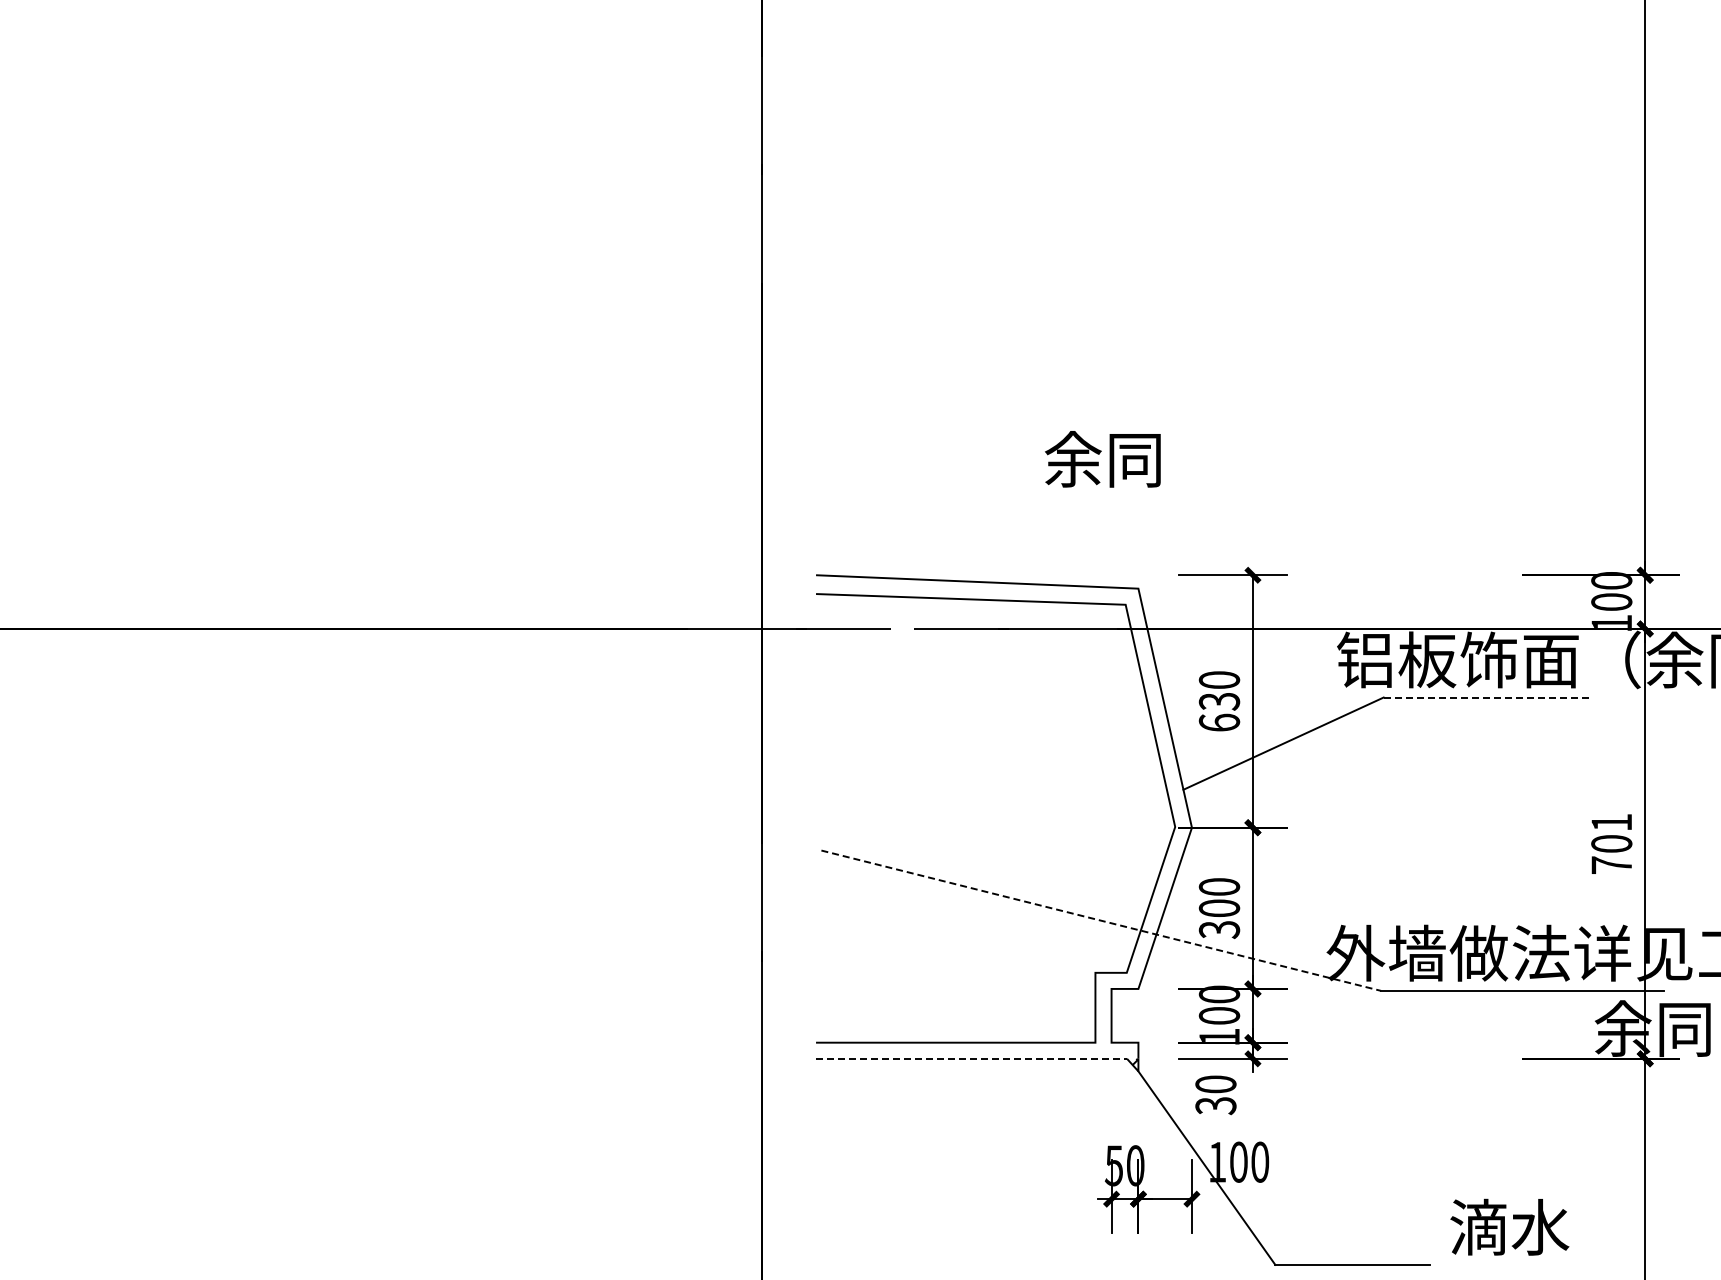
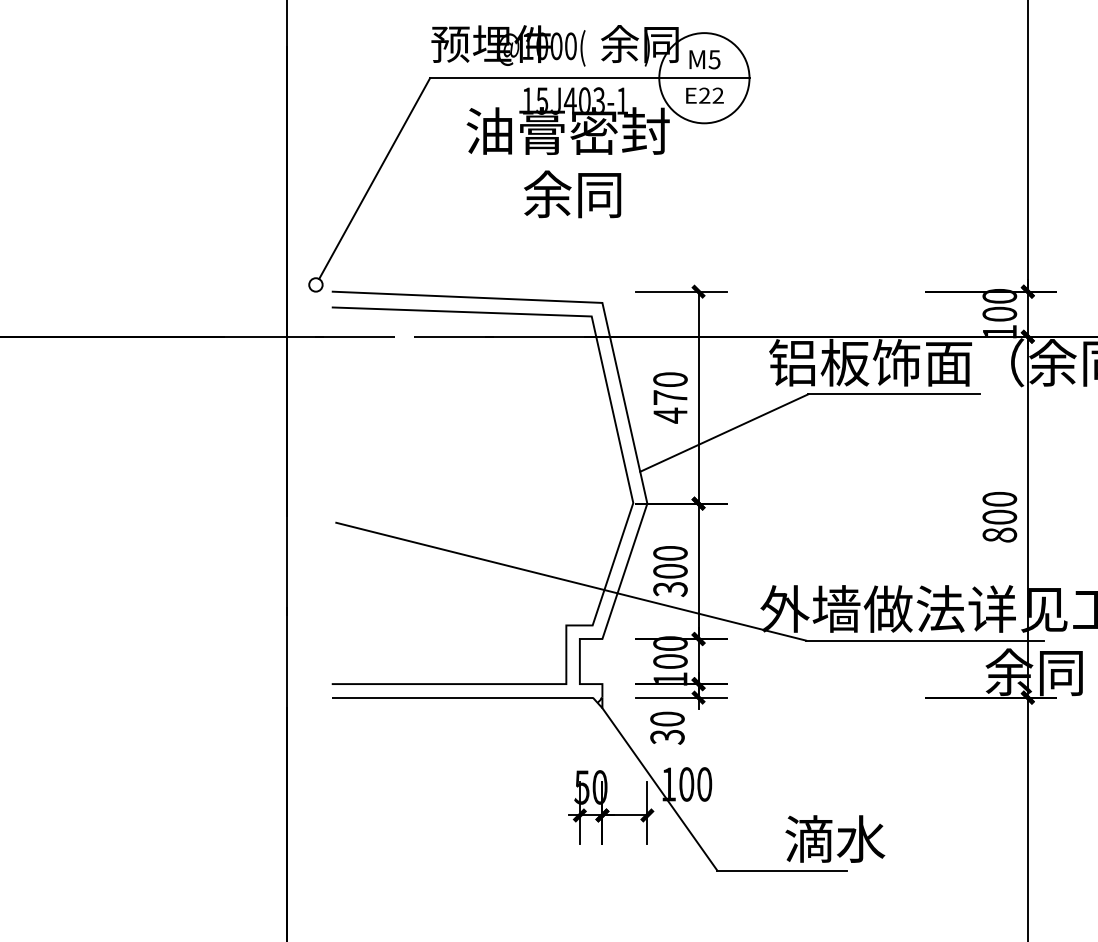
part: (1051, 416) -> (529, 158), added
line: (1486, 697) -> (894, 394), dashed -> solid
text: (1219, 712) -> (670, 406), 630 -> 470
text: (1611, 843) -> (999, 516), 701 -> 800
line: (1101, 920) -> (571, 581), dashed -> solid
line: (971, 1058) -> (462, 697), dashed -> solid
text: (1509, 1226) -> (835, 838), moved

